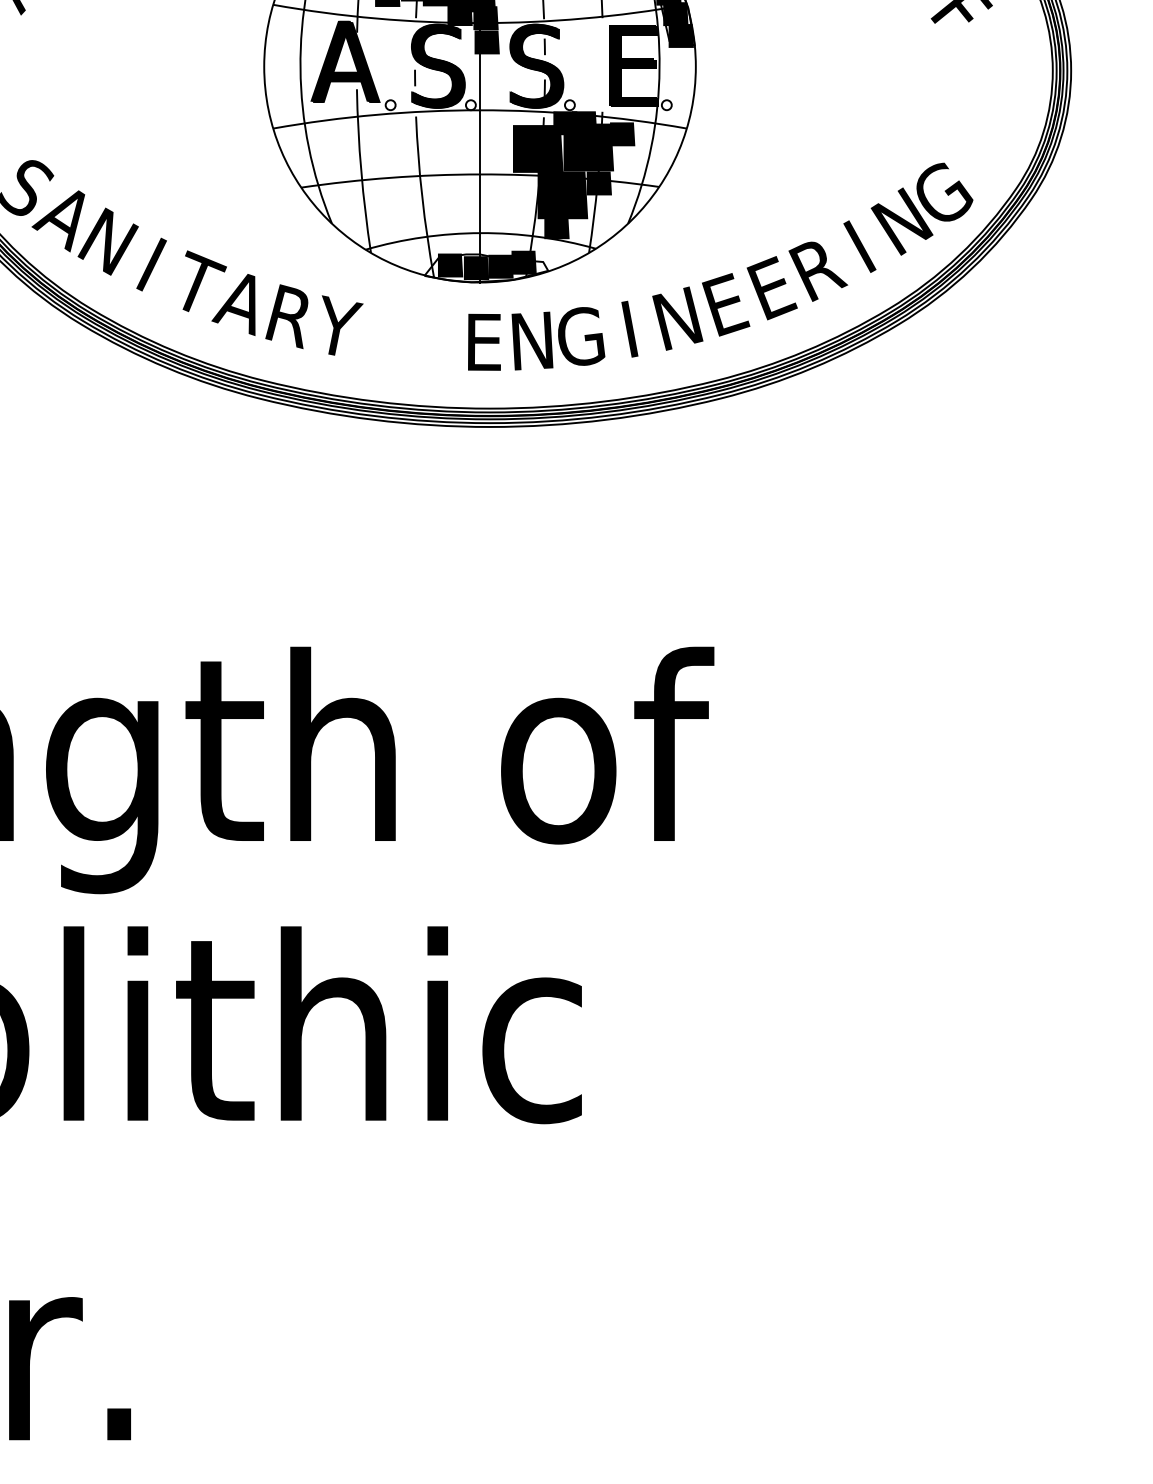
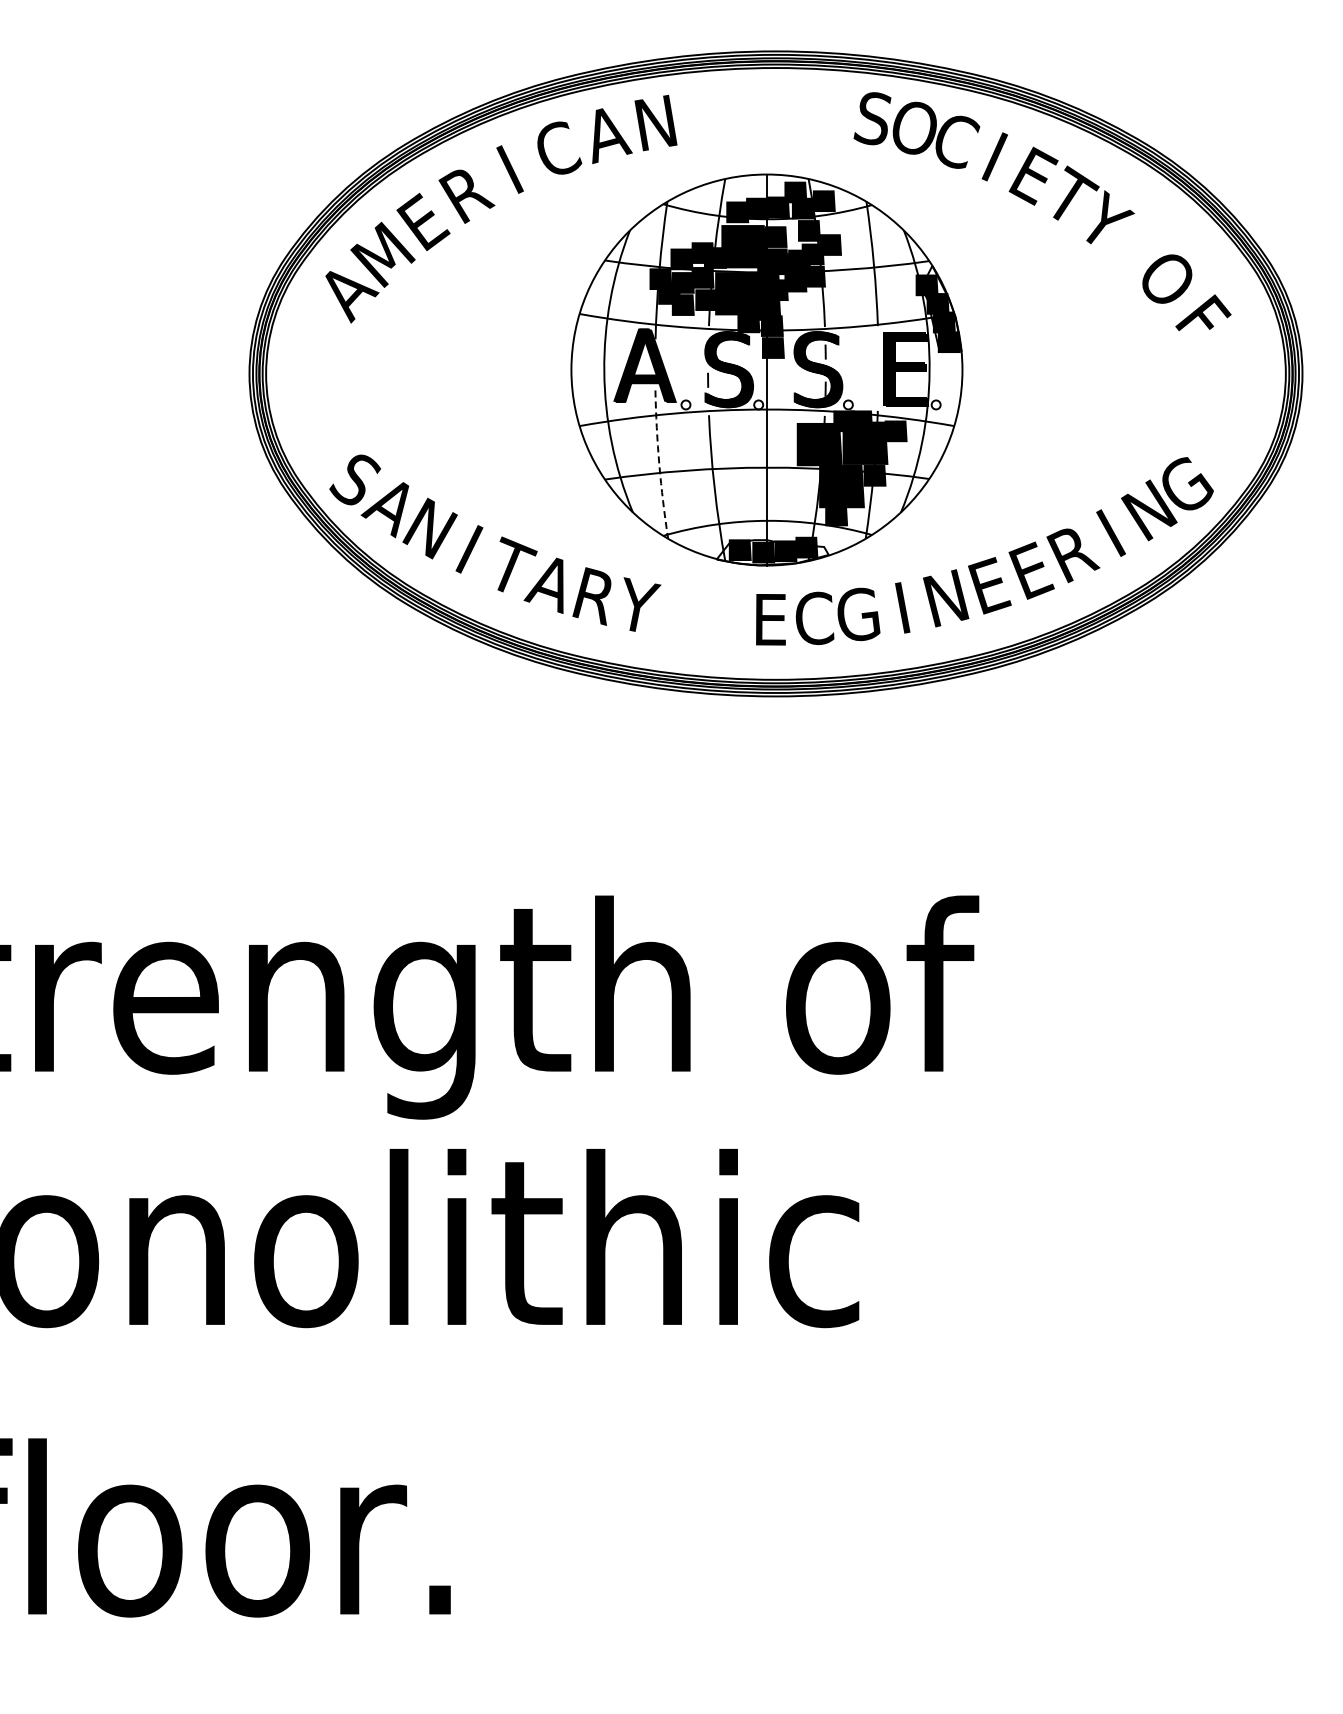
arc: (361, 170) -> (659, 464), solid -> dashed
text: (532, 340) -> (814, 618), N -> C

